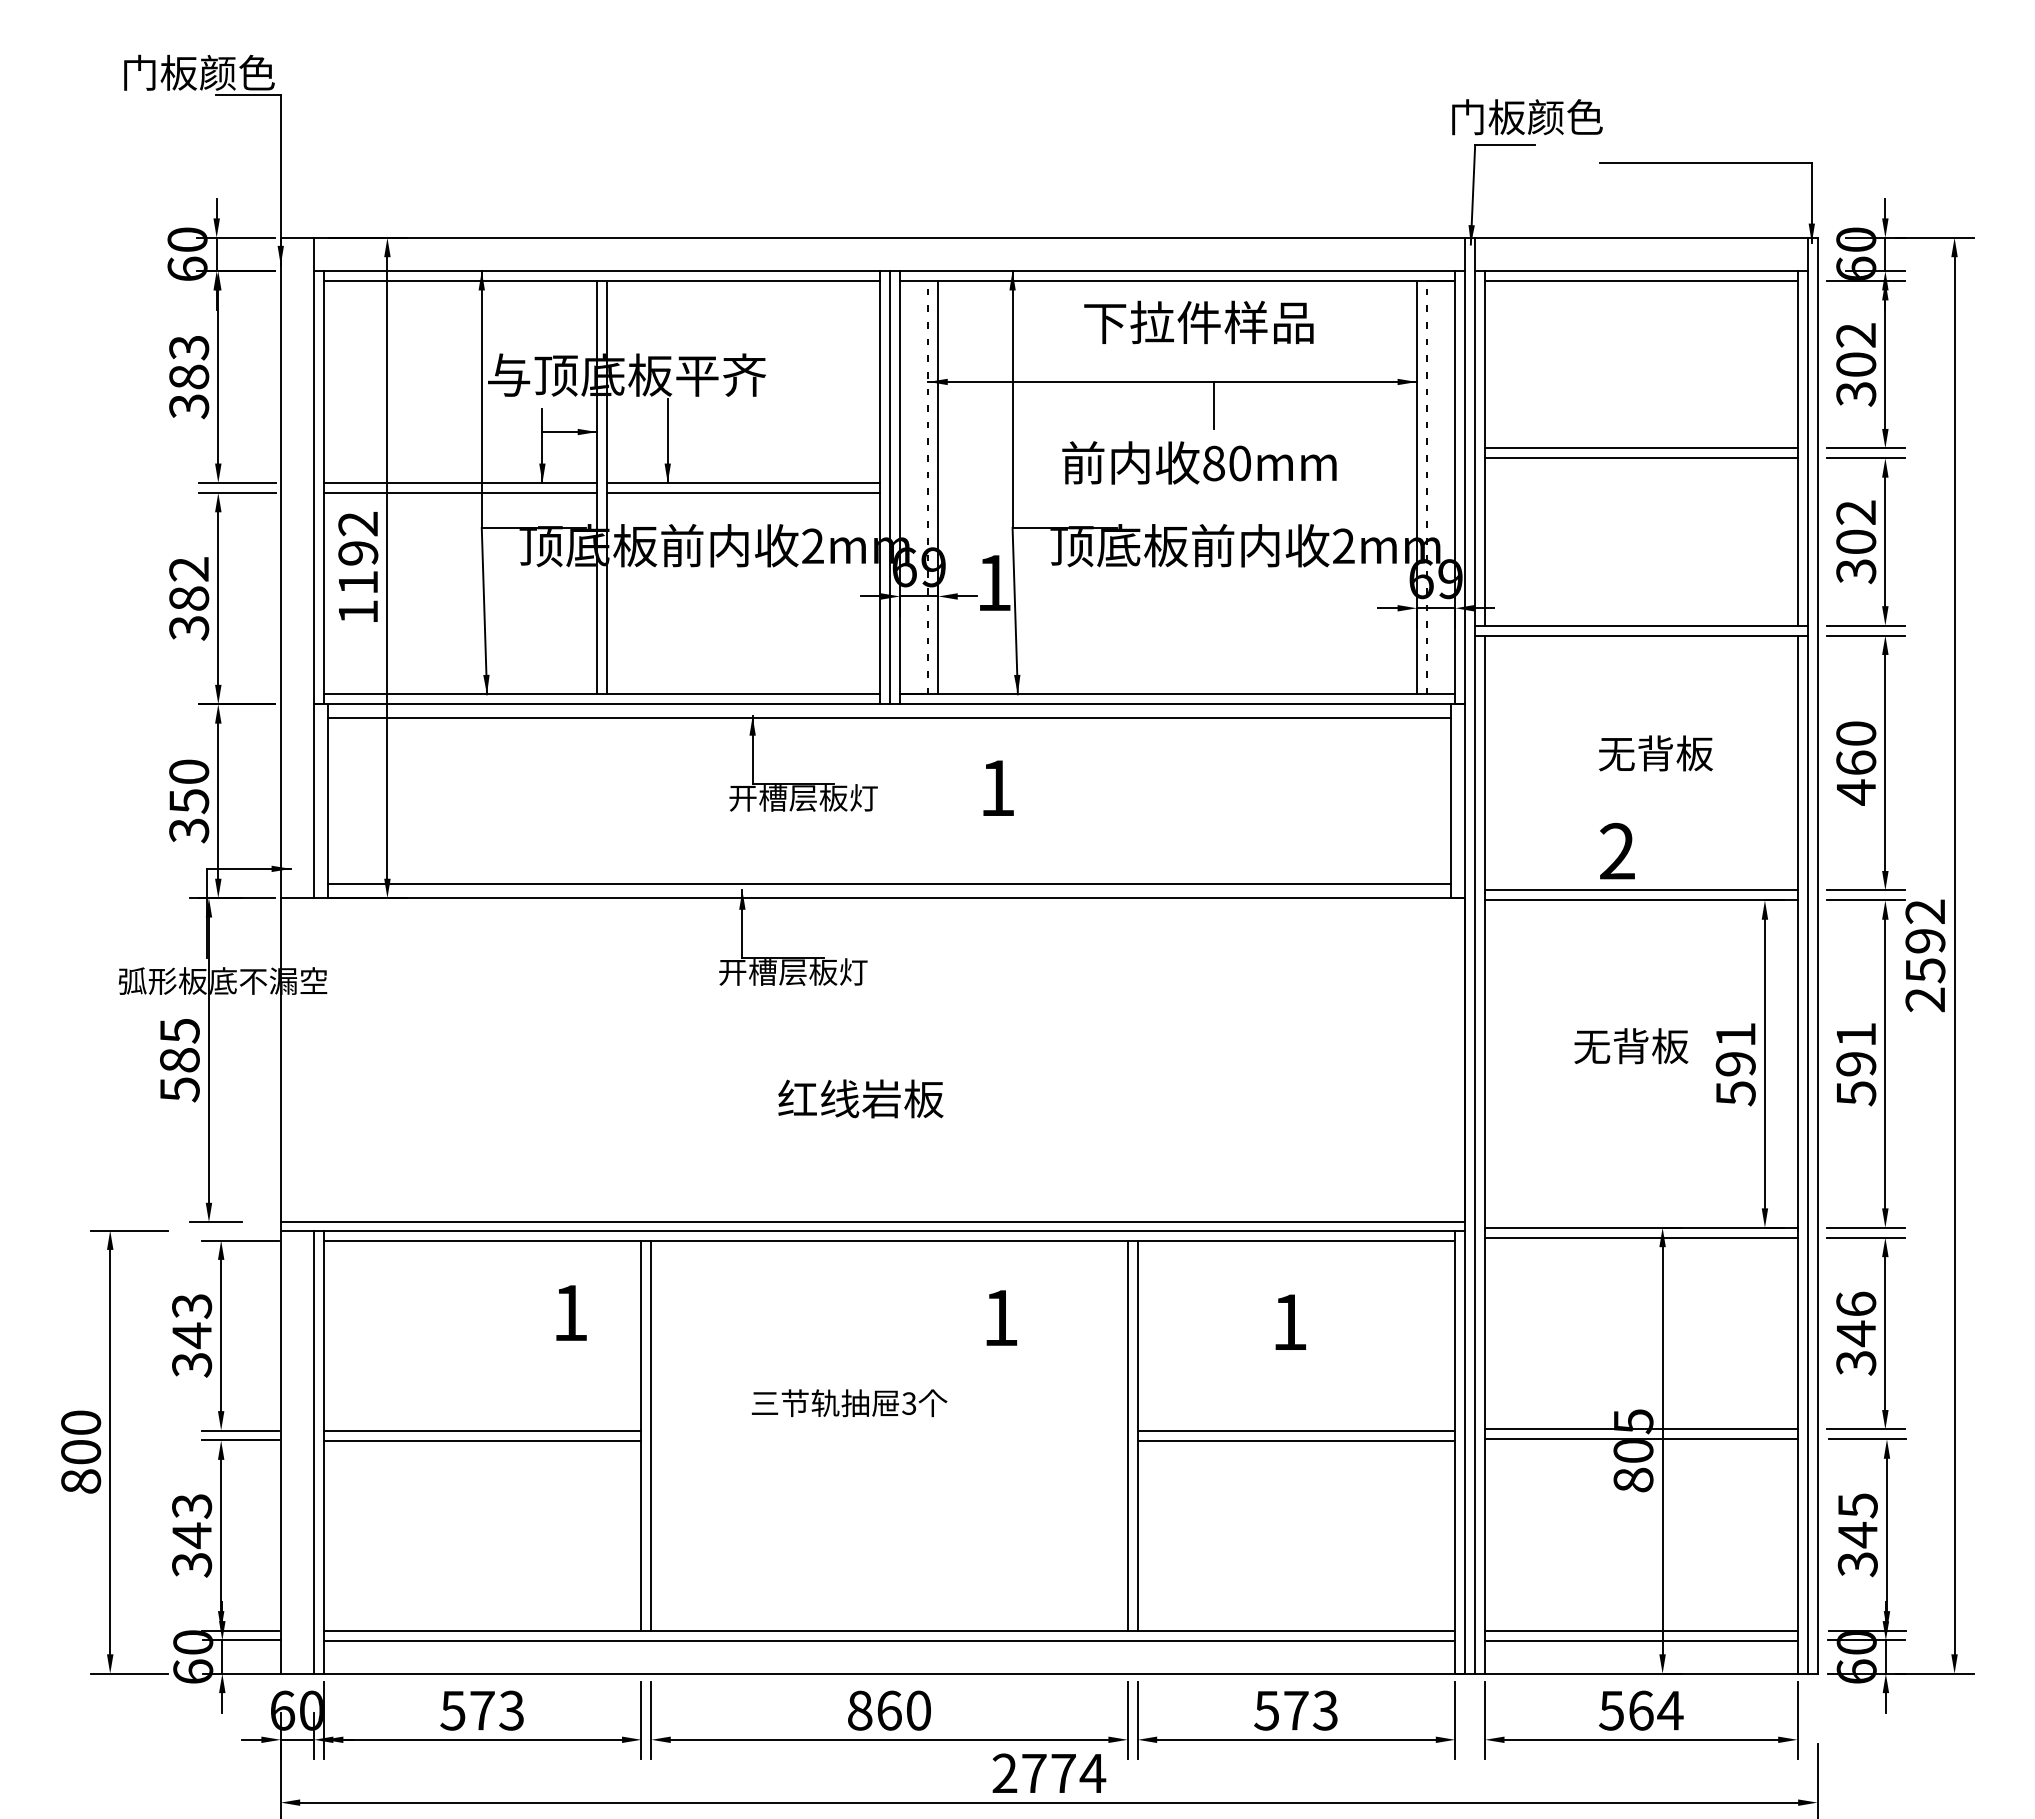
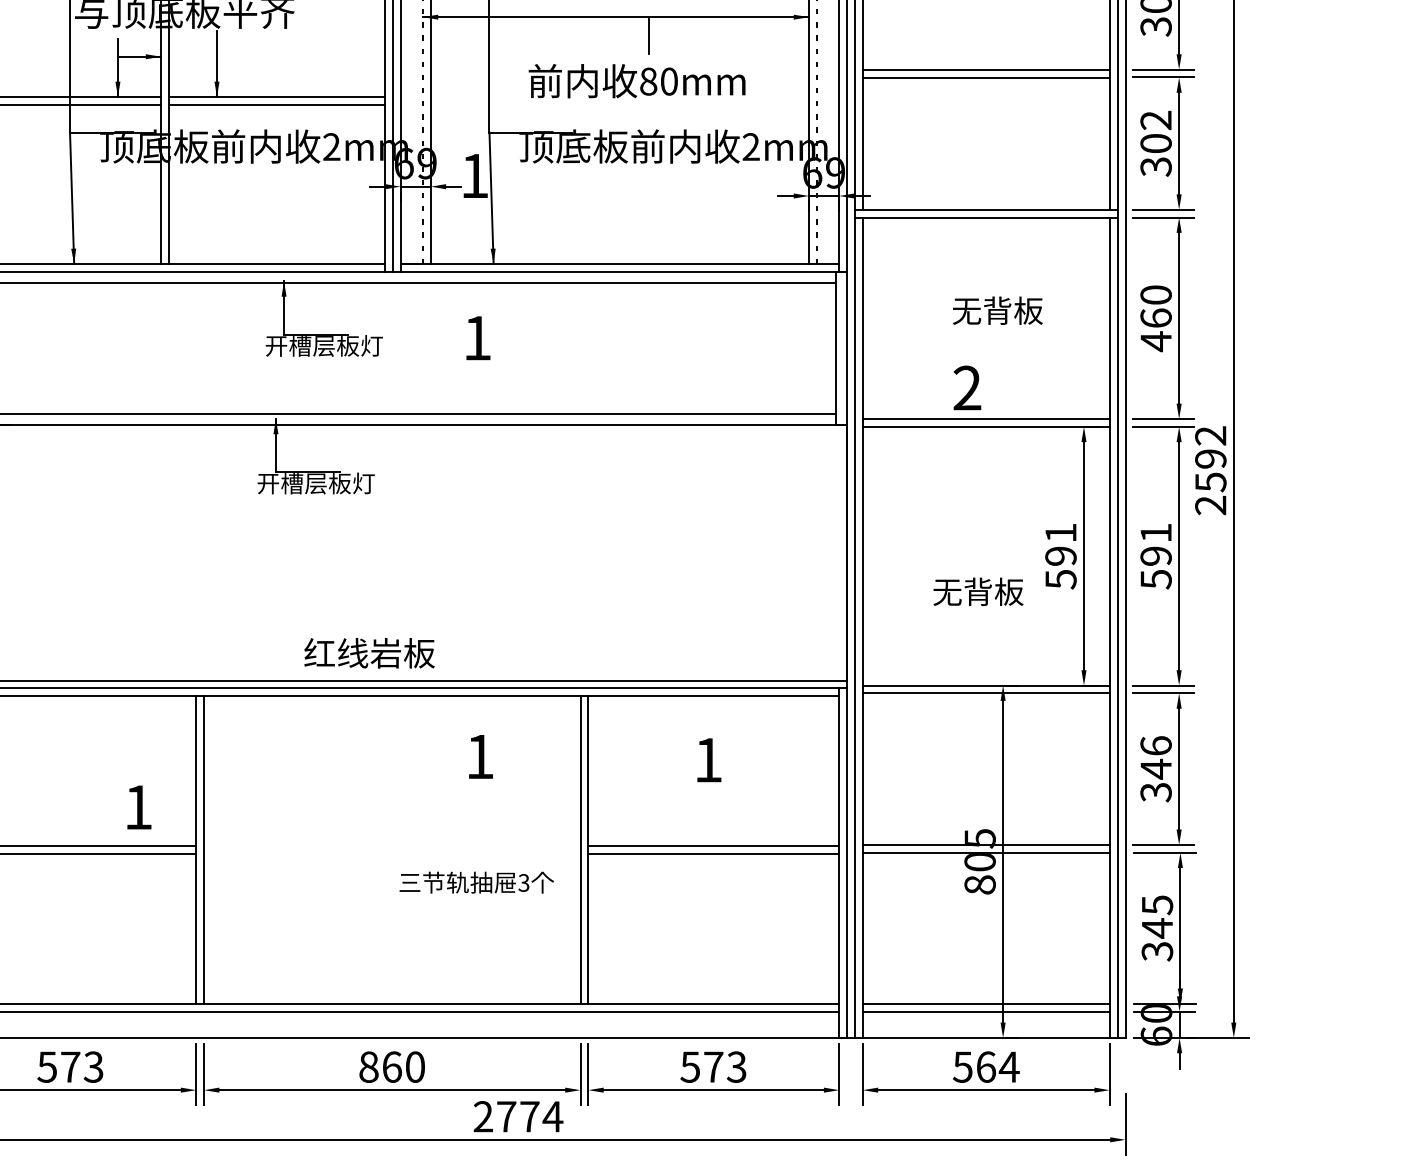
text: (1631, 1046) -> (978, 592), moved
text: (860, 1098) -> (369, 652), moved
text: (571, 1312) -> (139, 807), moved
text: (849, 1403) -> (476, 882), moved

